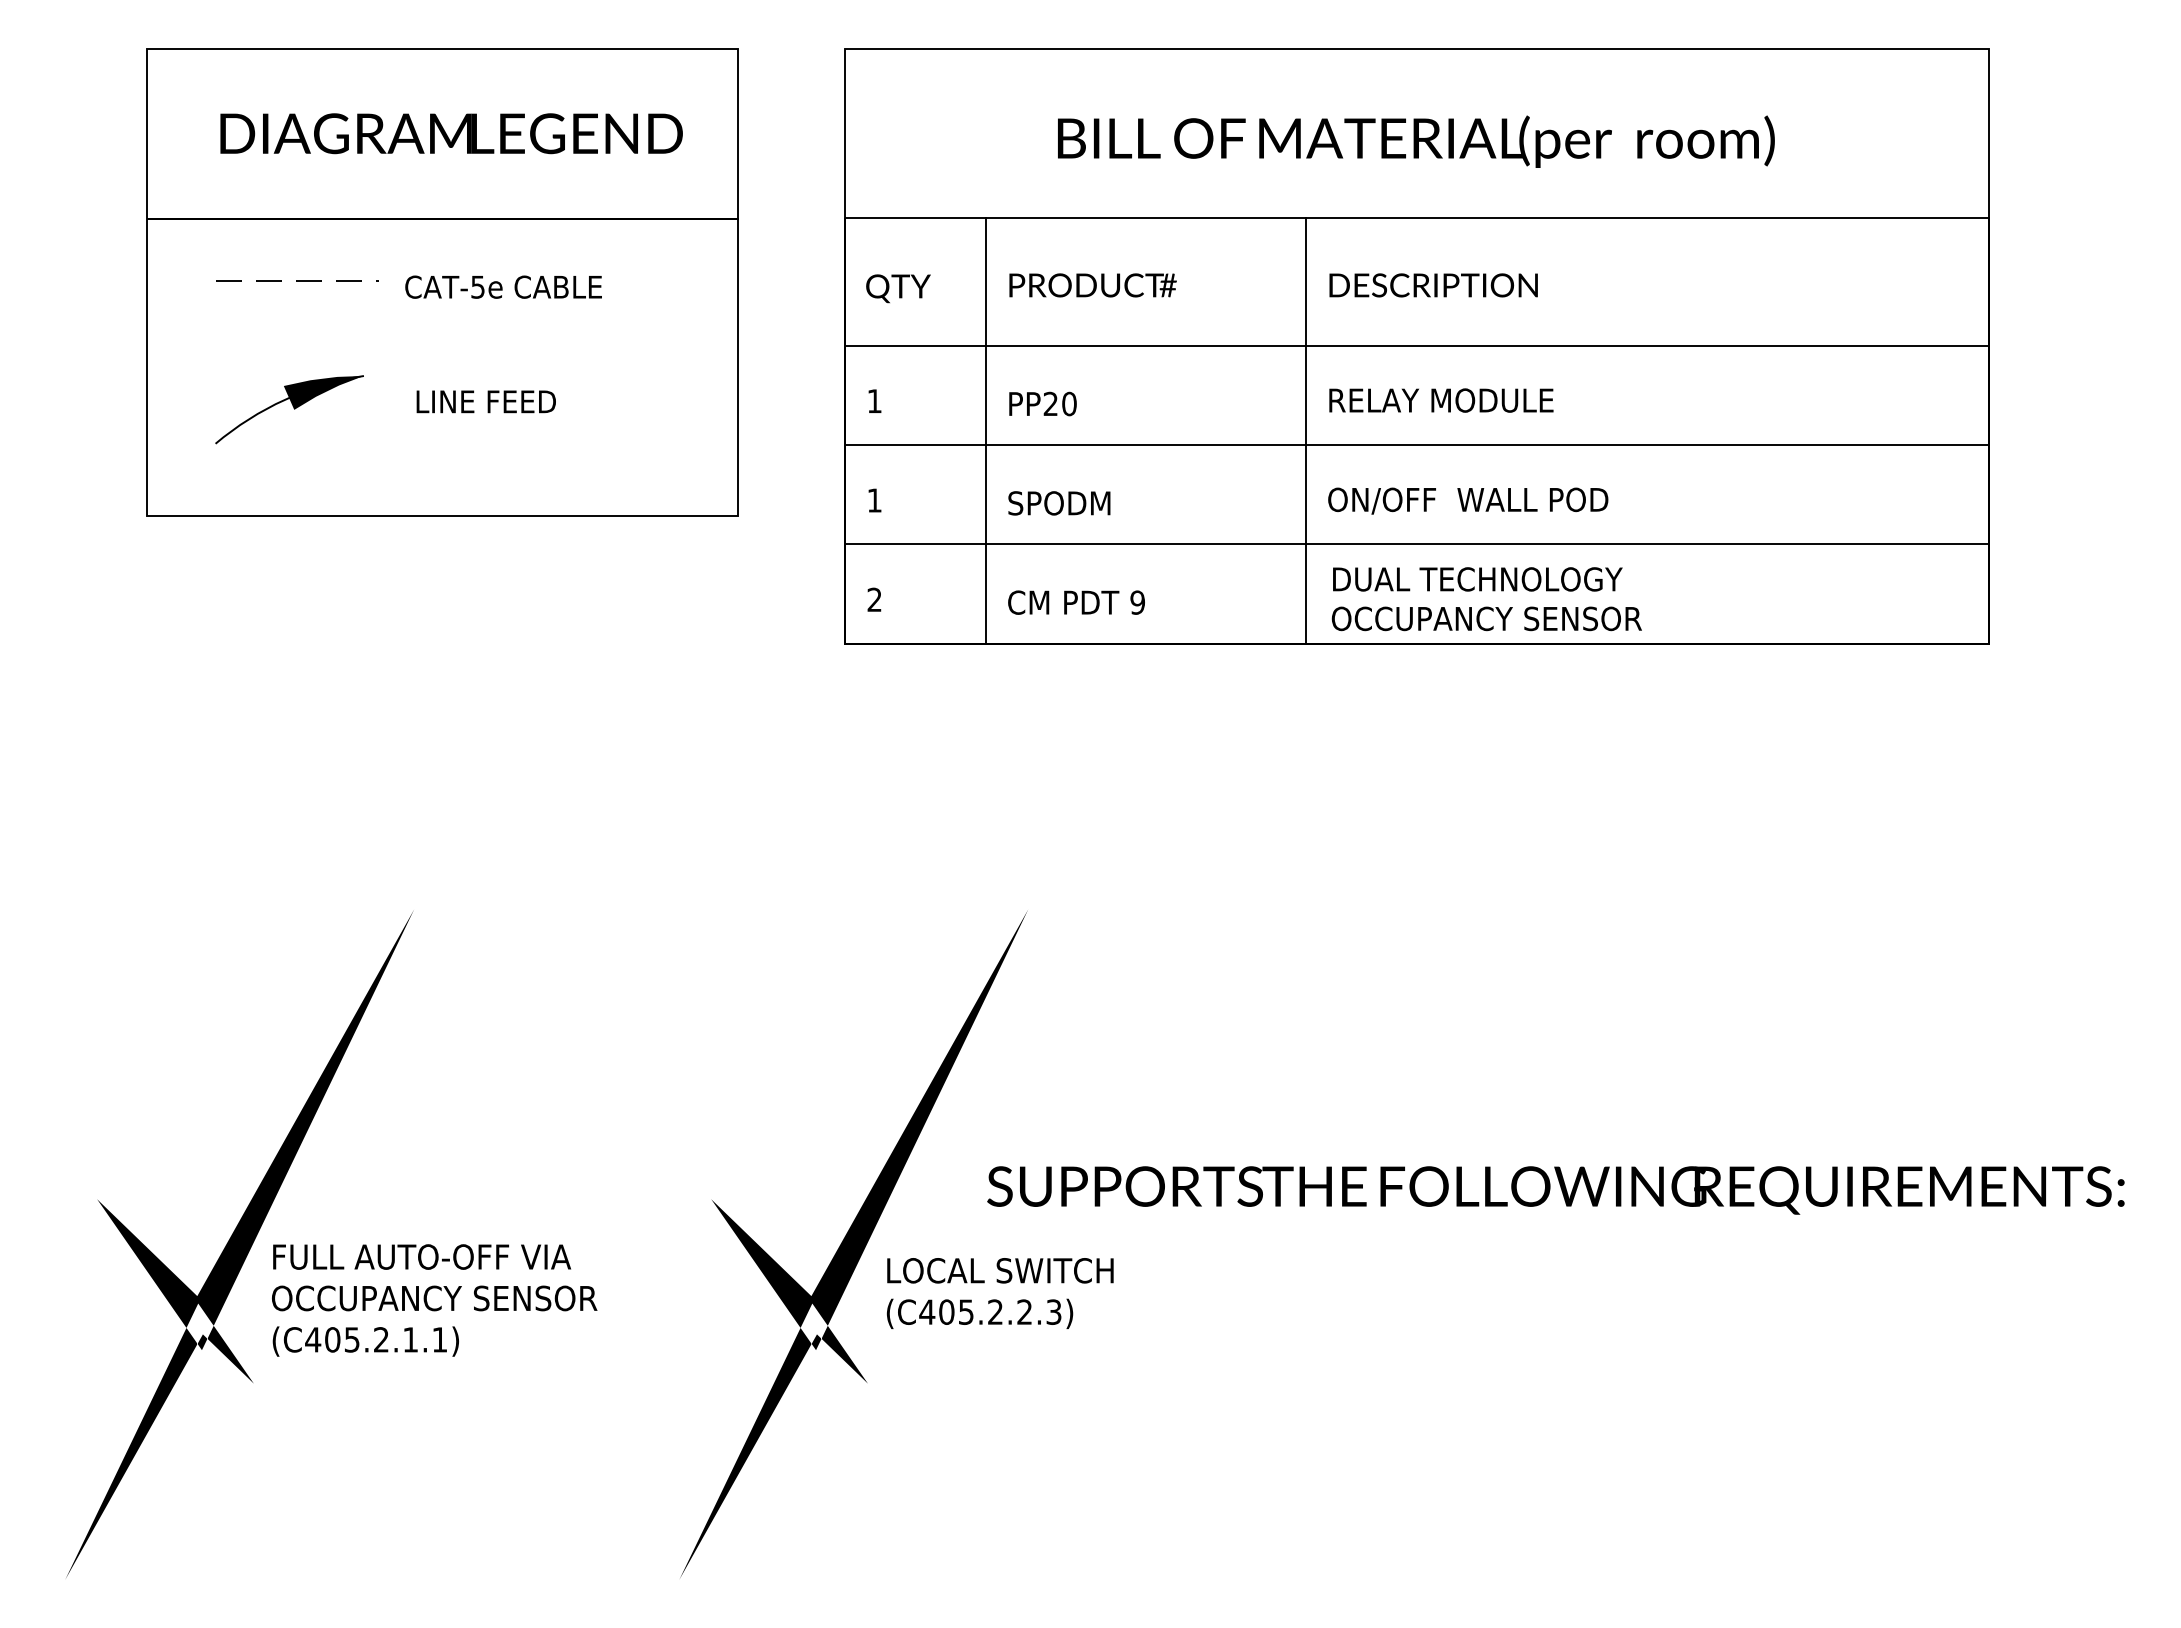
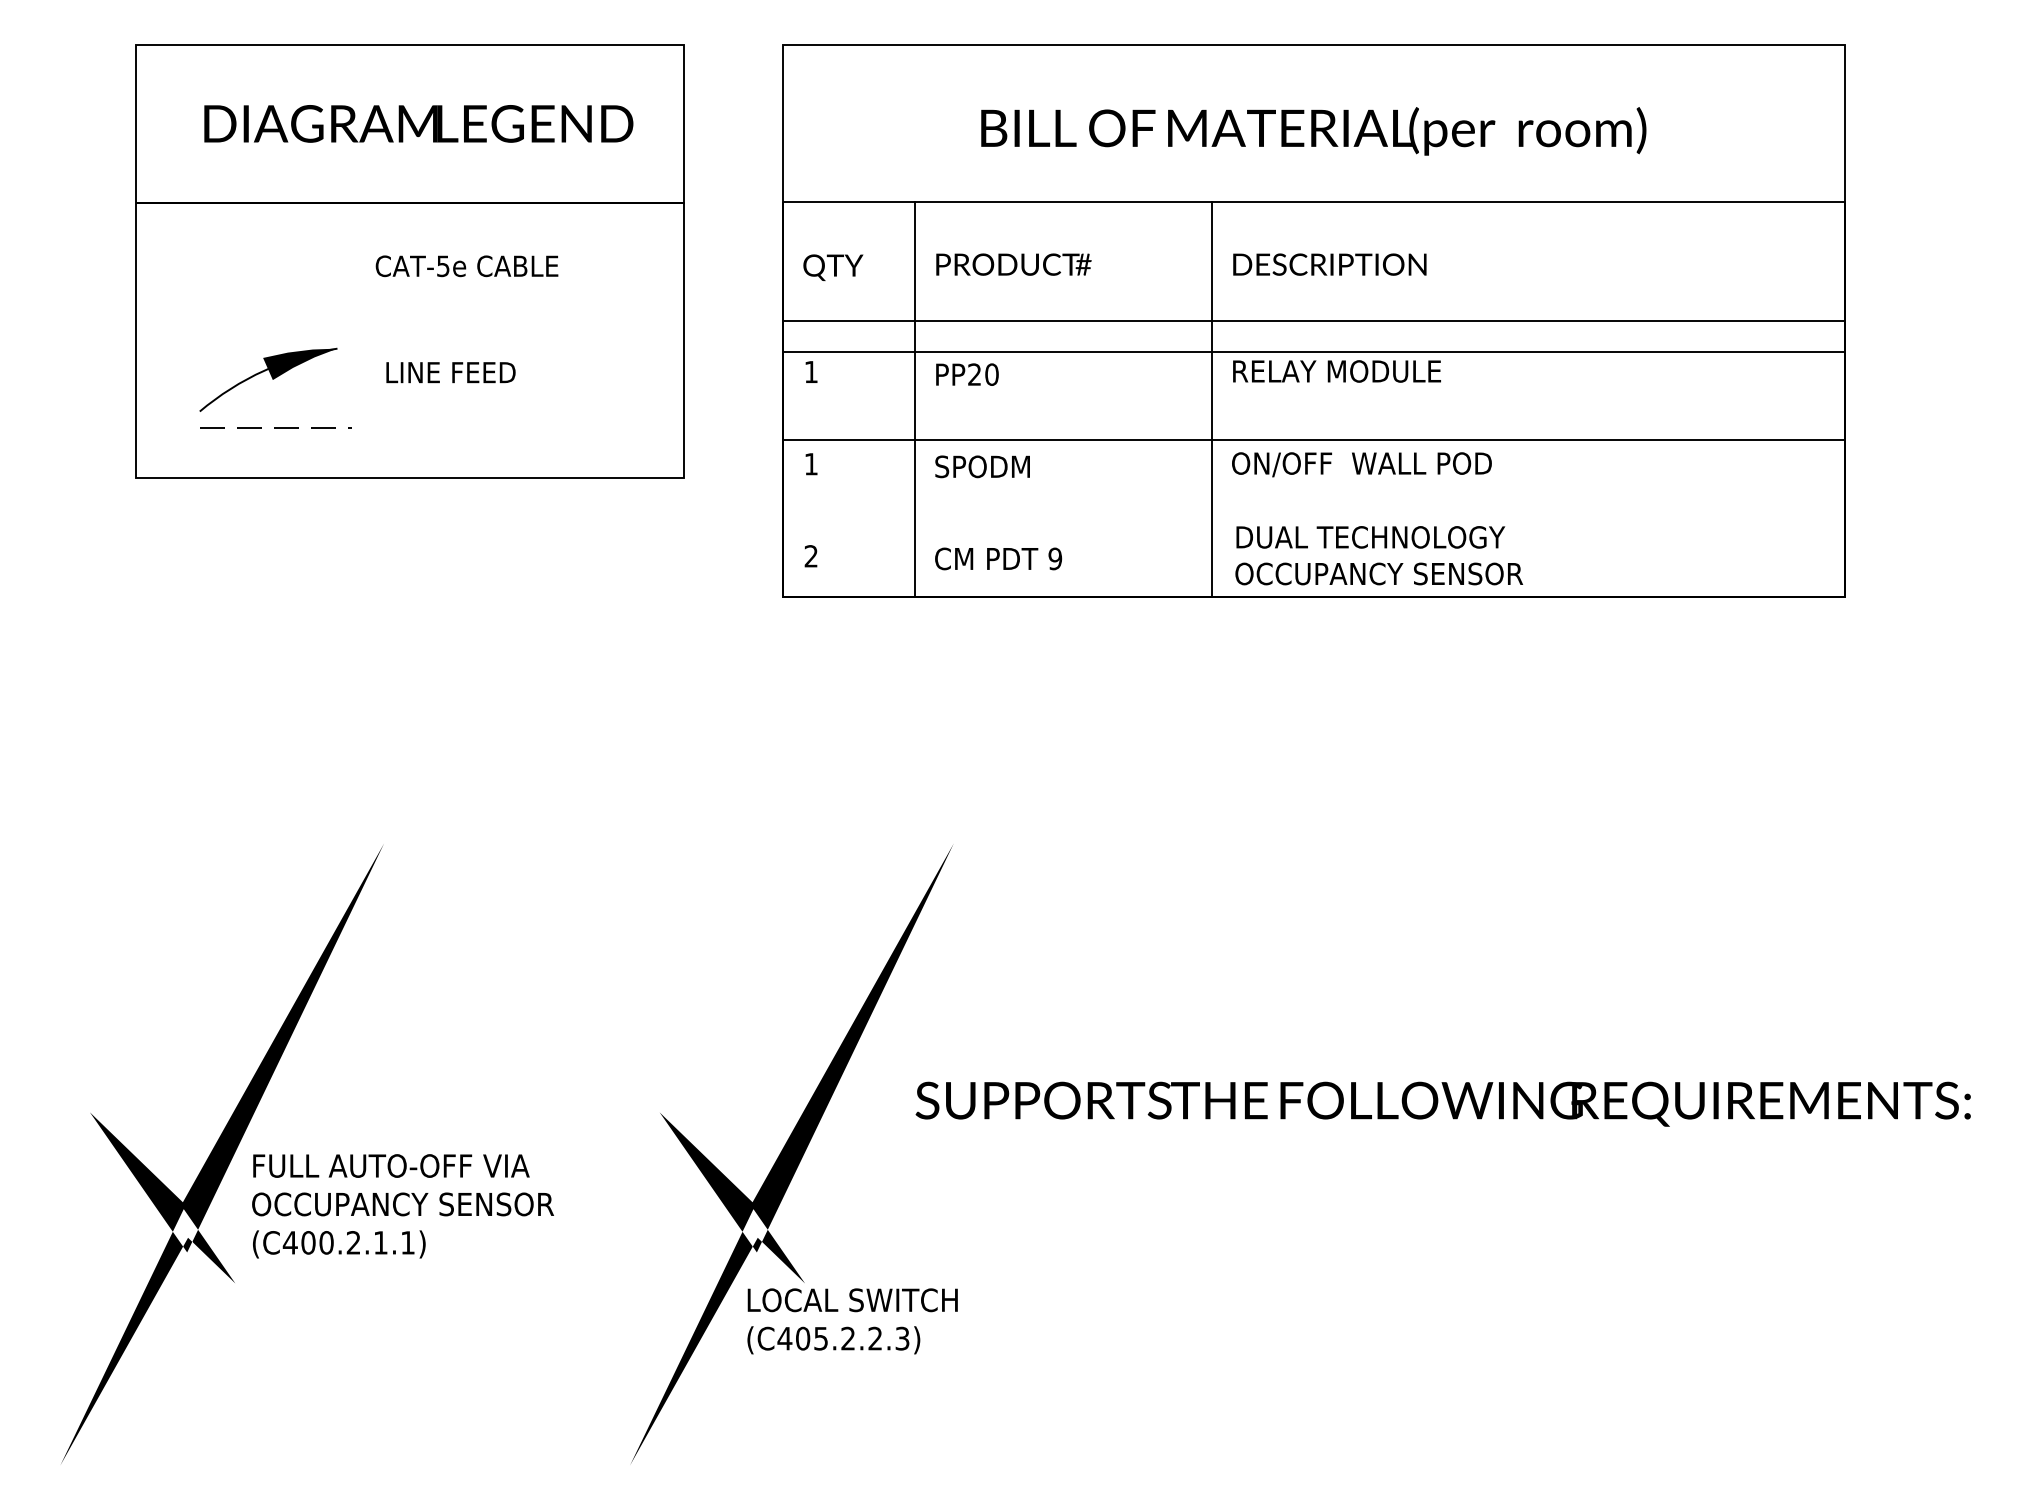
line: (297, 280) -> (275, 427), moved
line: (1416, 444) -> (1313, 351), moved
line: (1416, 544) -> (1313, 440), moved
text: (1000, 1293) -> (852, 1321), moved
text: (351, 1339) -> (325, 1242), (C405.2.1.1) -> (C400.2.1.1)

